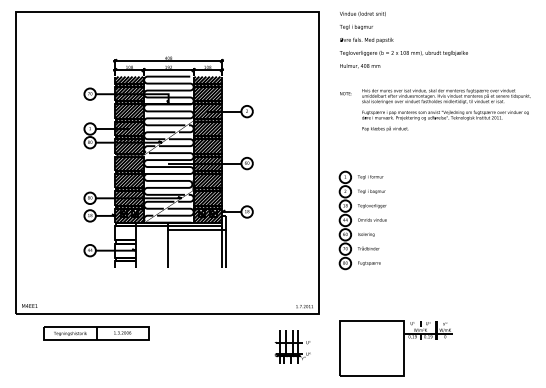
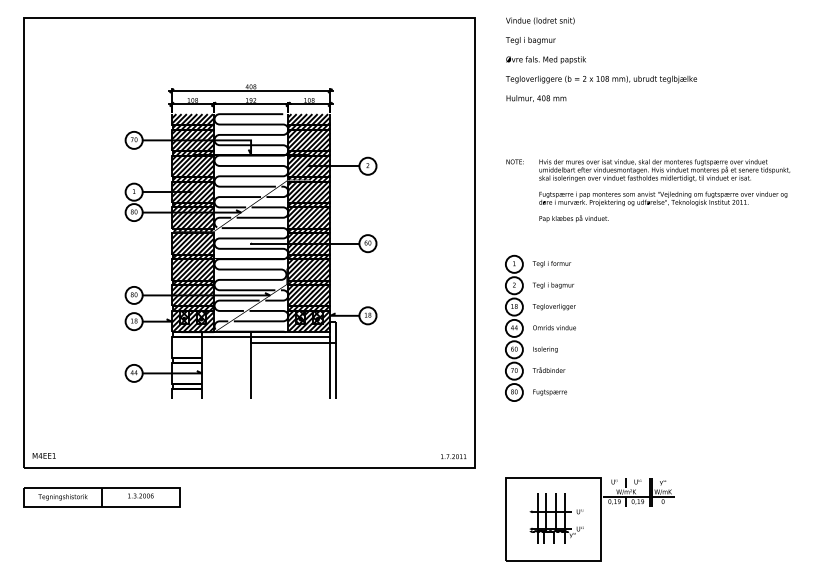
text: (345, 93) -> (514, 161), moved
text: (446, 109) -> (664, 189), moved
part: (96, 333) -> (101, 496), moved
part: (292, 346) -> (556, 517), moved

